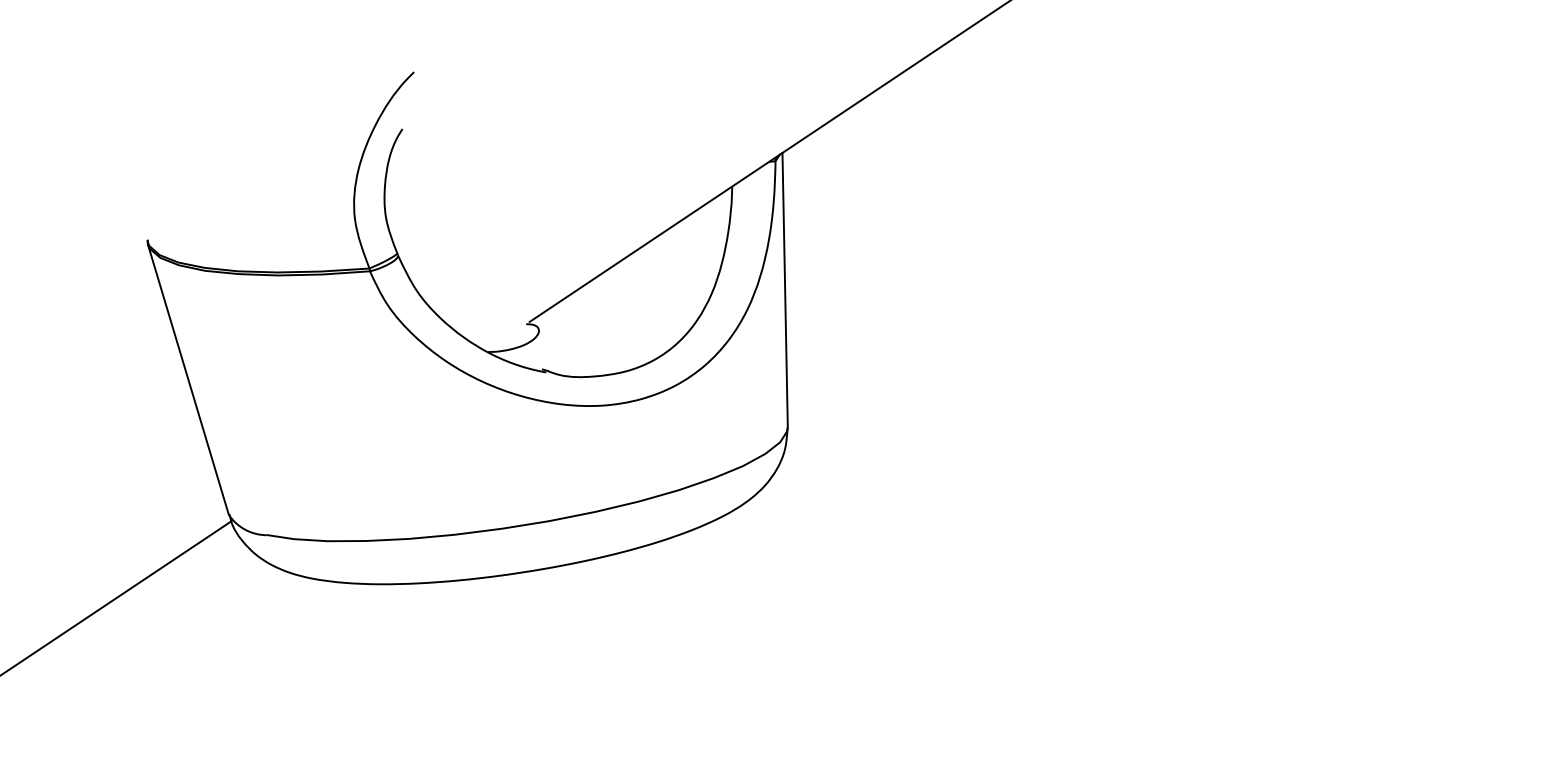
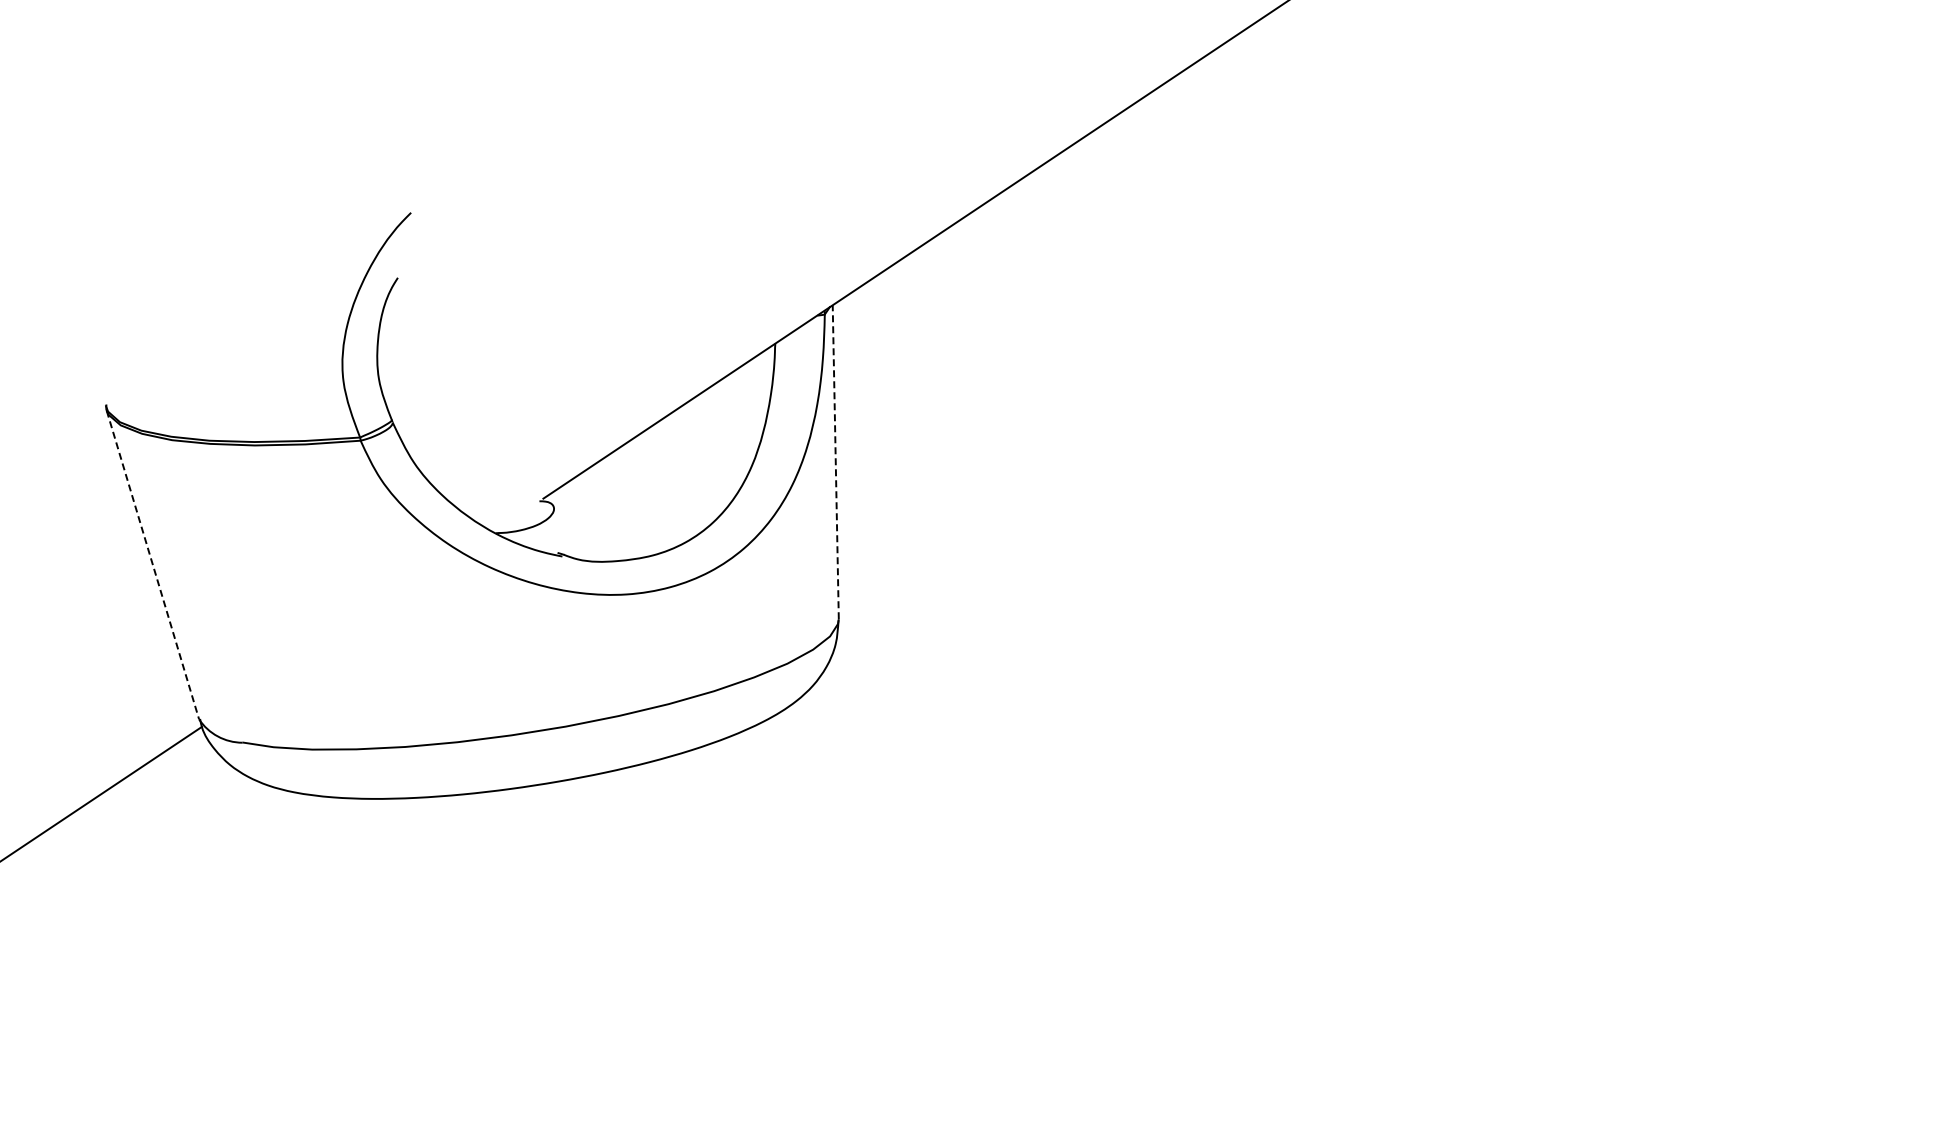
line: (784, 290) -> (835, 462), solid -> dashed
line: (188, 380) -> (152, 565), solid -> dashed

